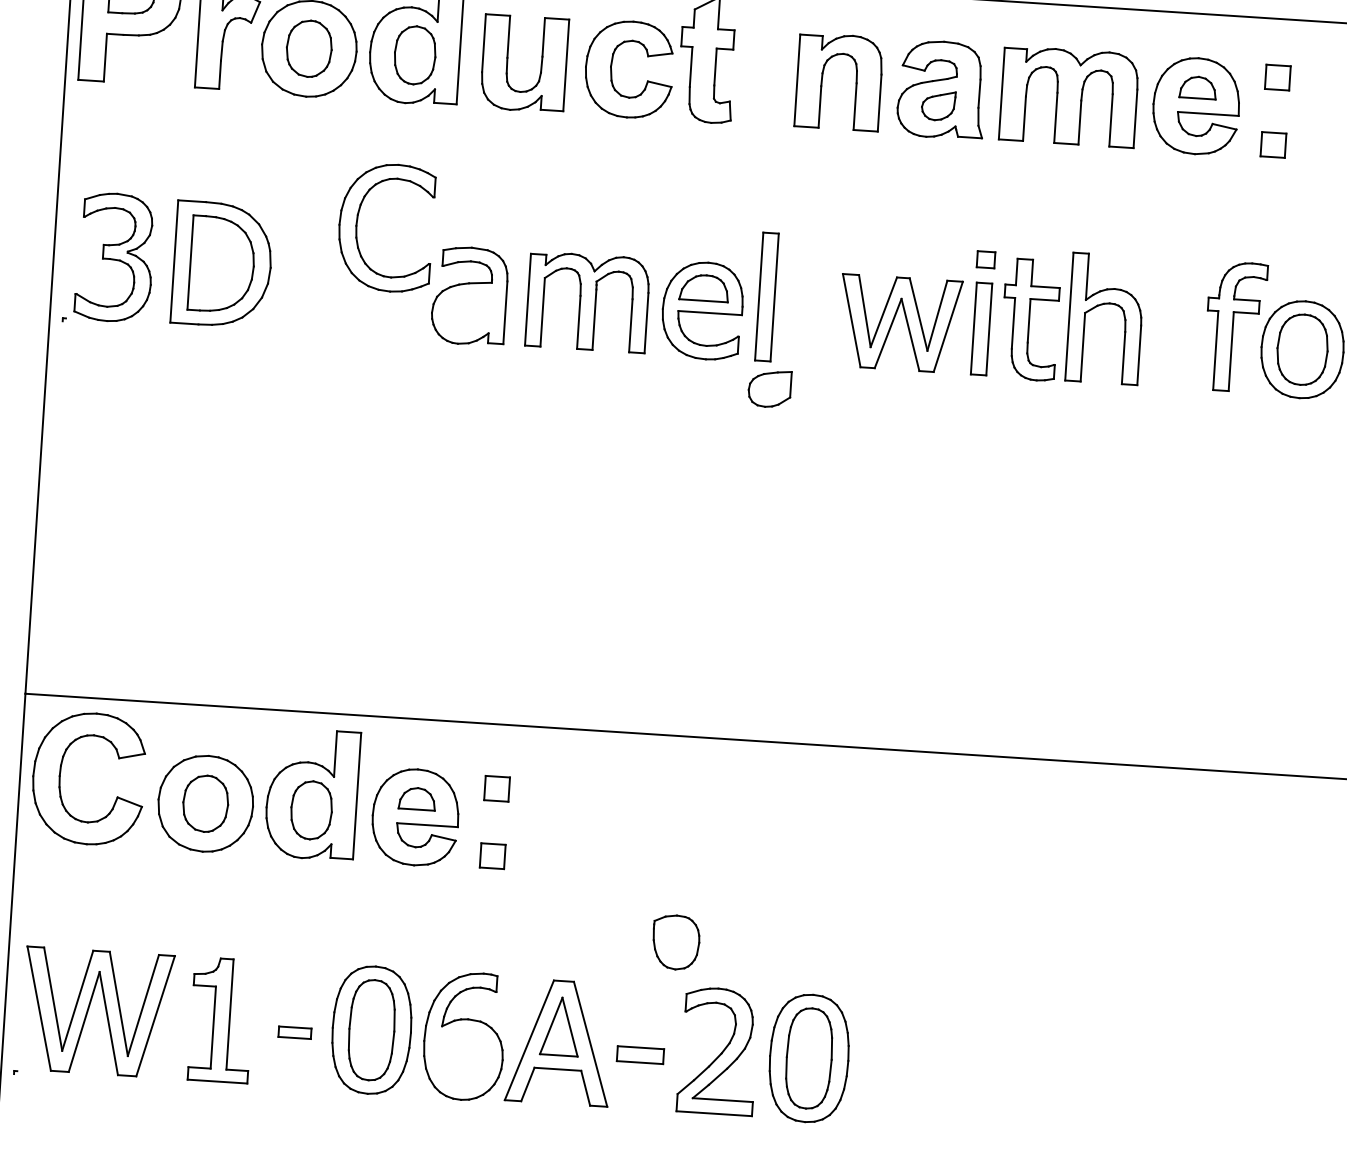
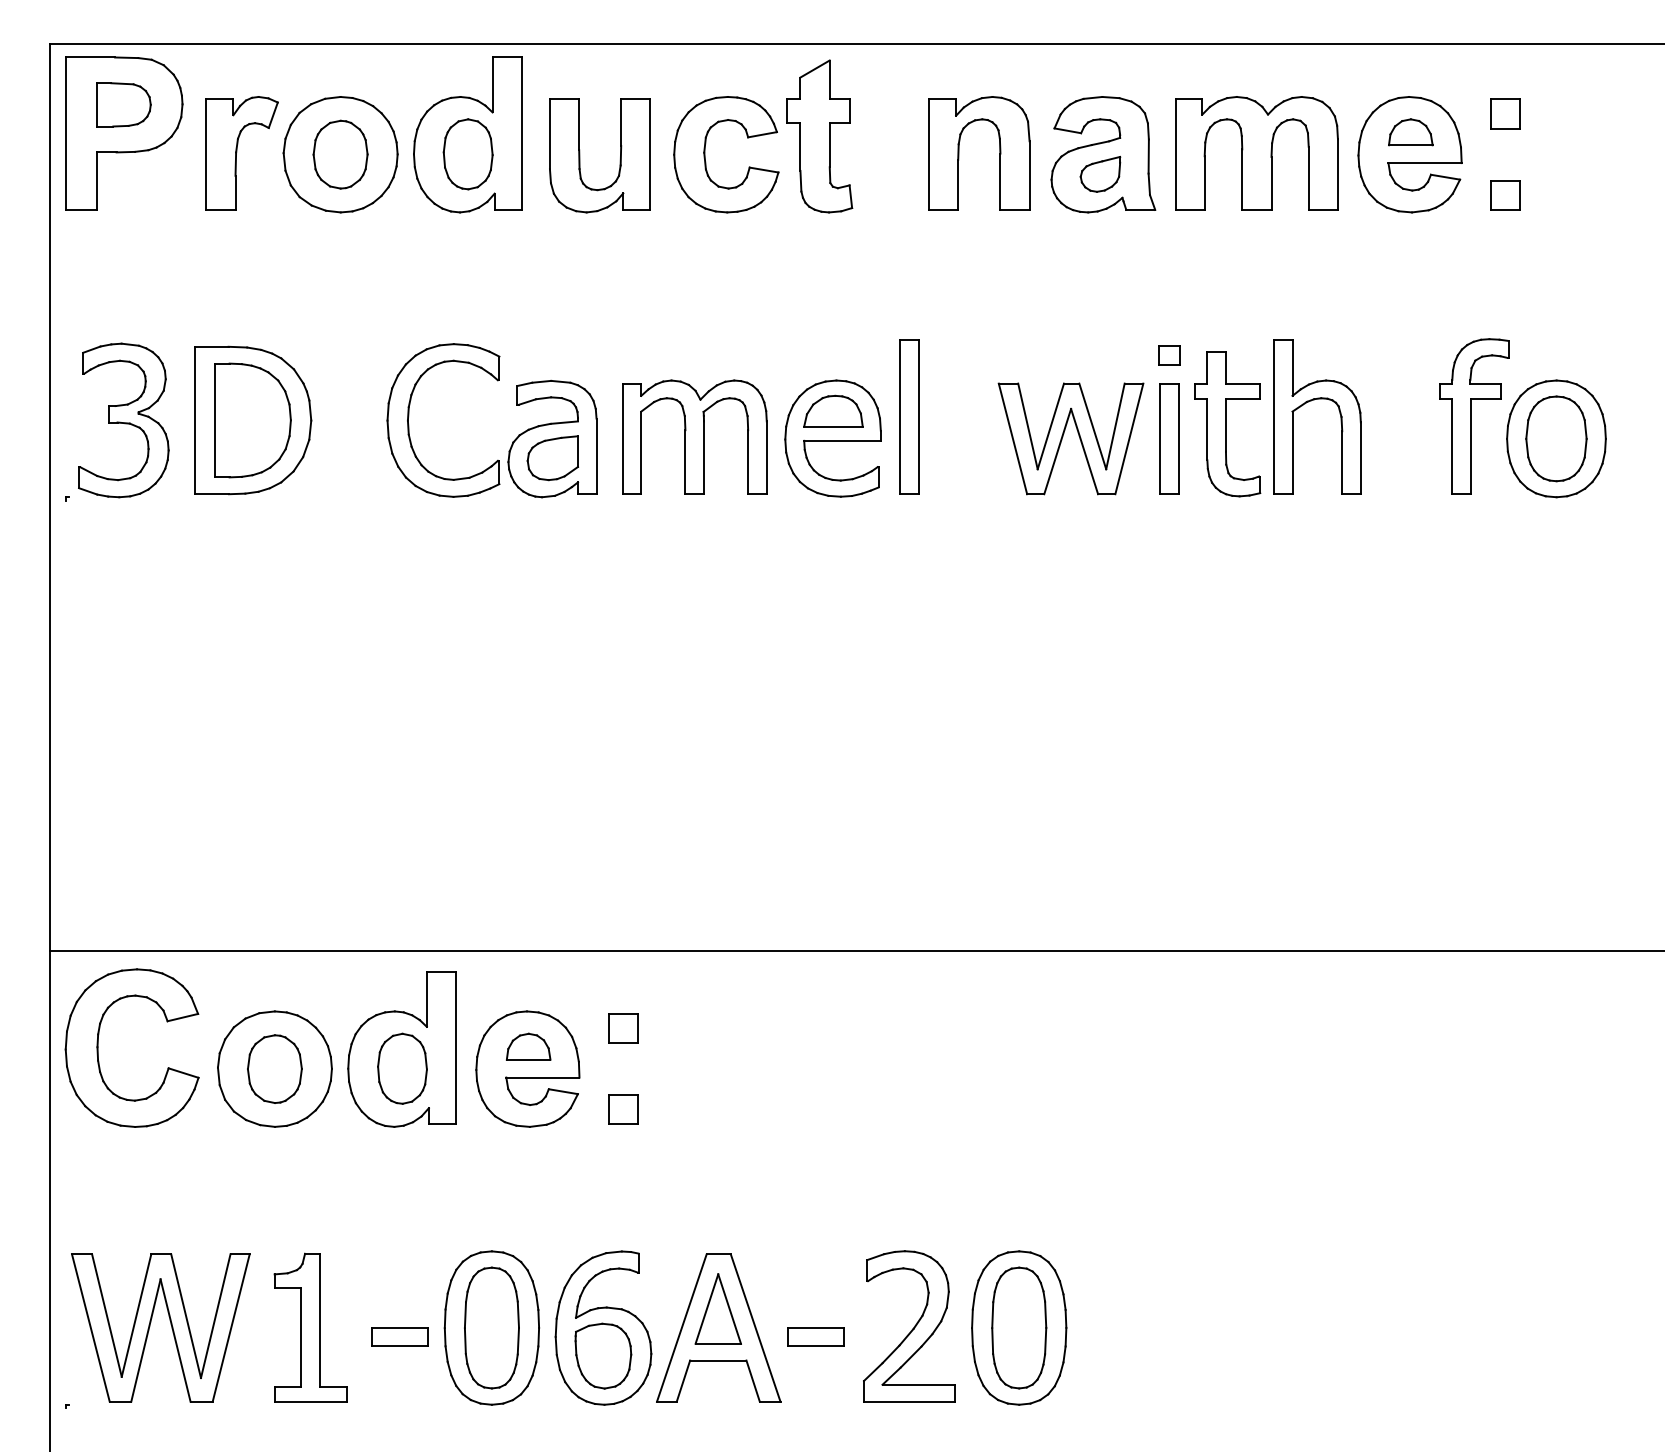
part: (357, 222) -> (409, 416), moved
part: (769, 389) -> (552, 458), moved
part: (676, 941) -> (603, 1355), moved
part: (294, 1032) -> (399, 1336), size x1.43

